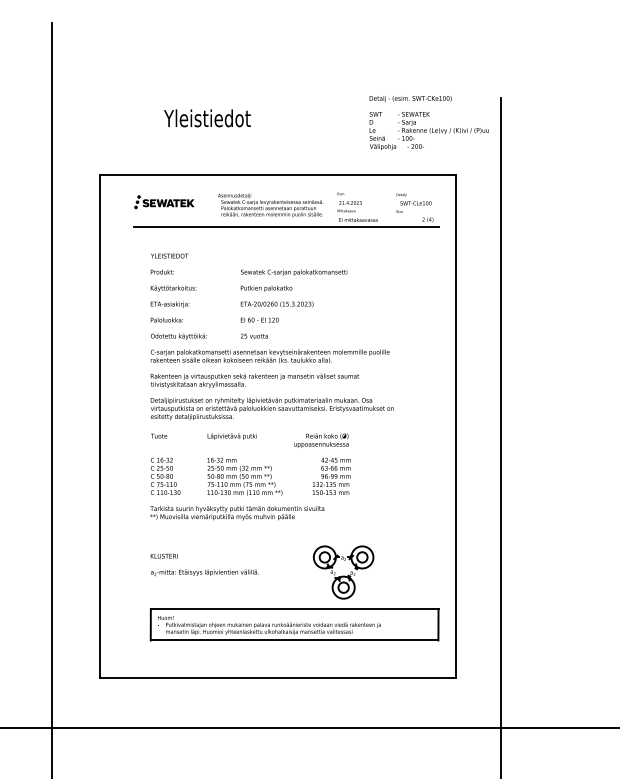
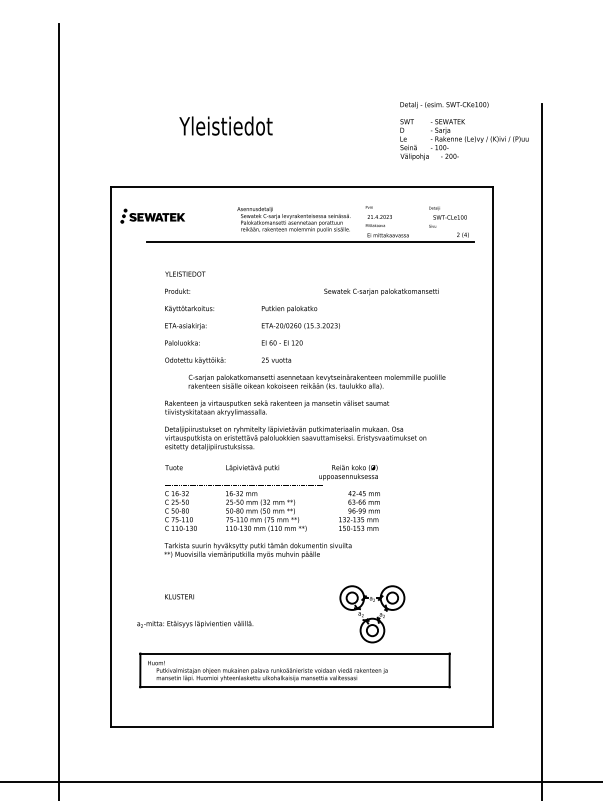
part: (164, 202) -> (152, 216), moved
text: (294, 272) -> (381, 291), moved
text: (269, 356) -> (316, 382), moved
text: (204, 572) -> (194, 623), moved
part: (294, 624) -> (294, 670), moved

